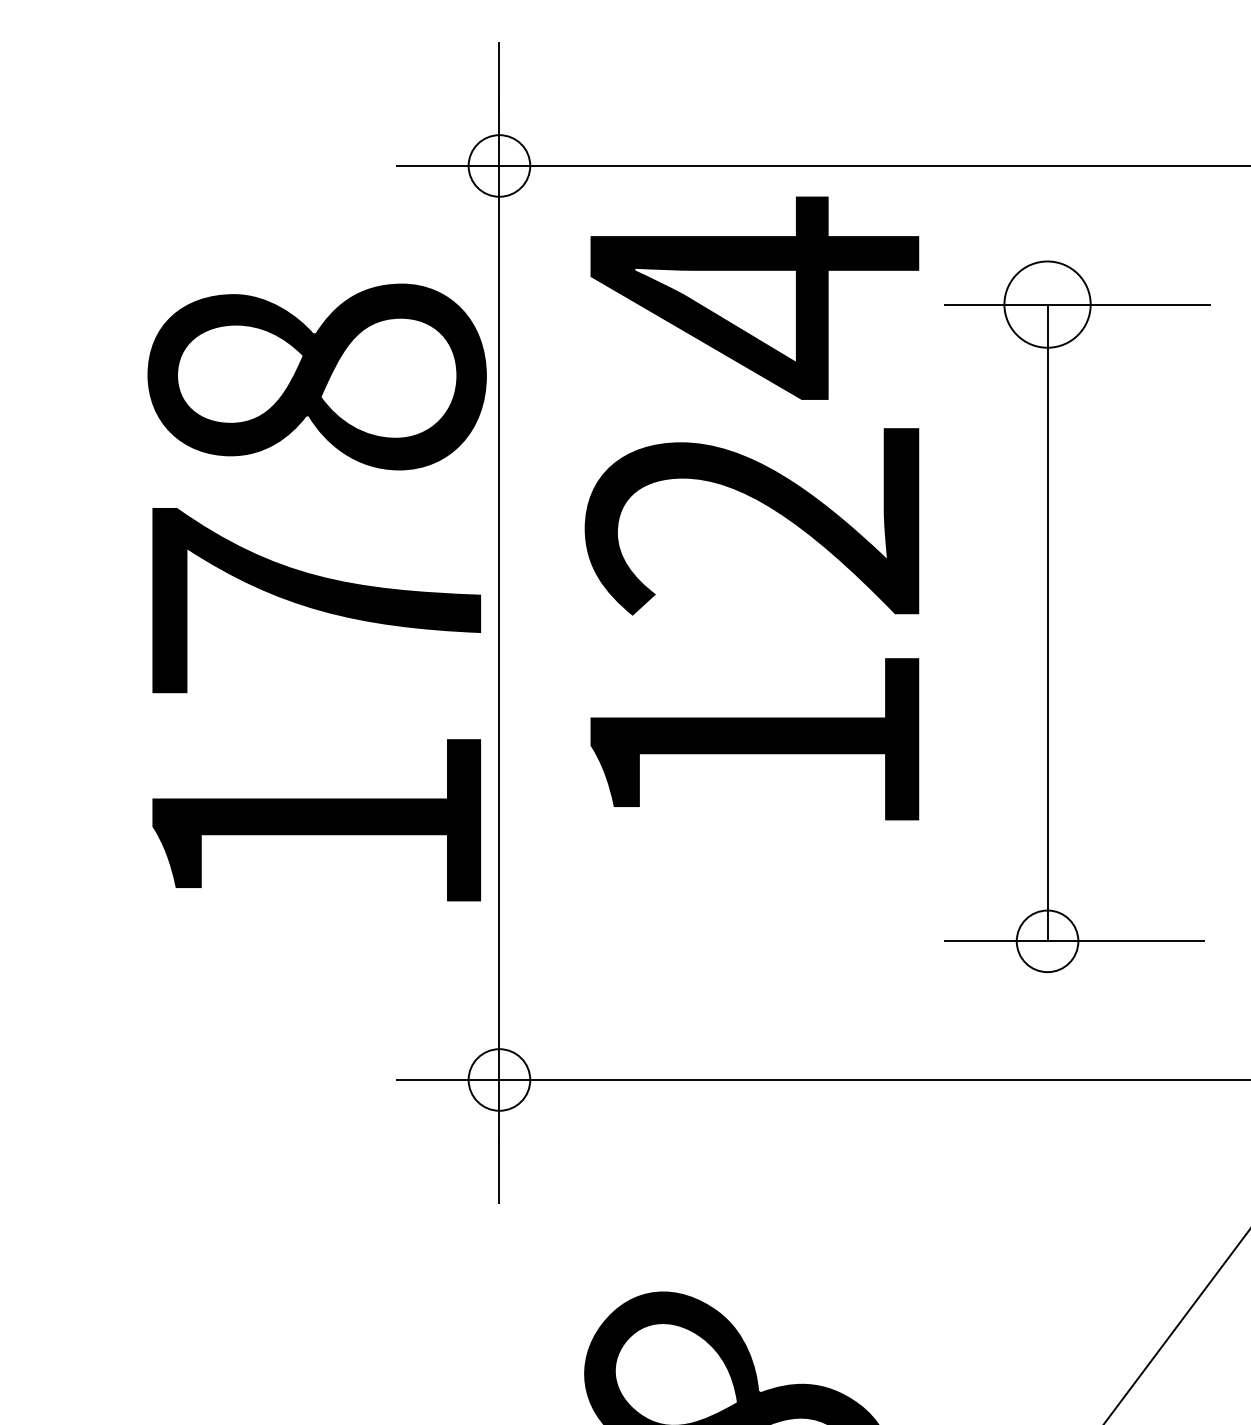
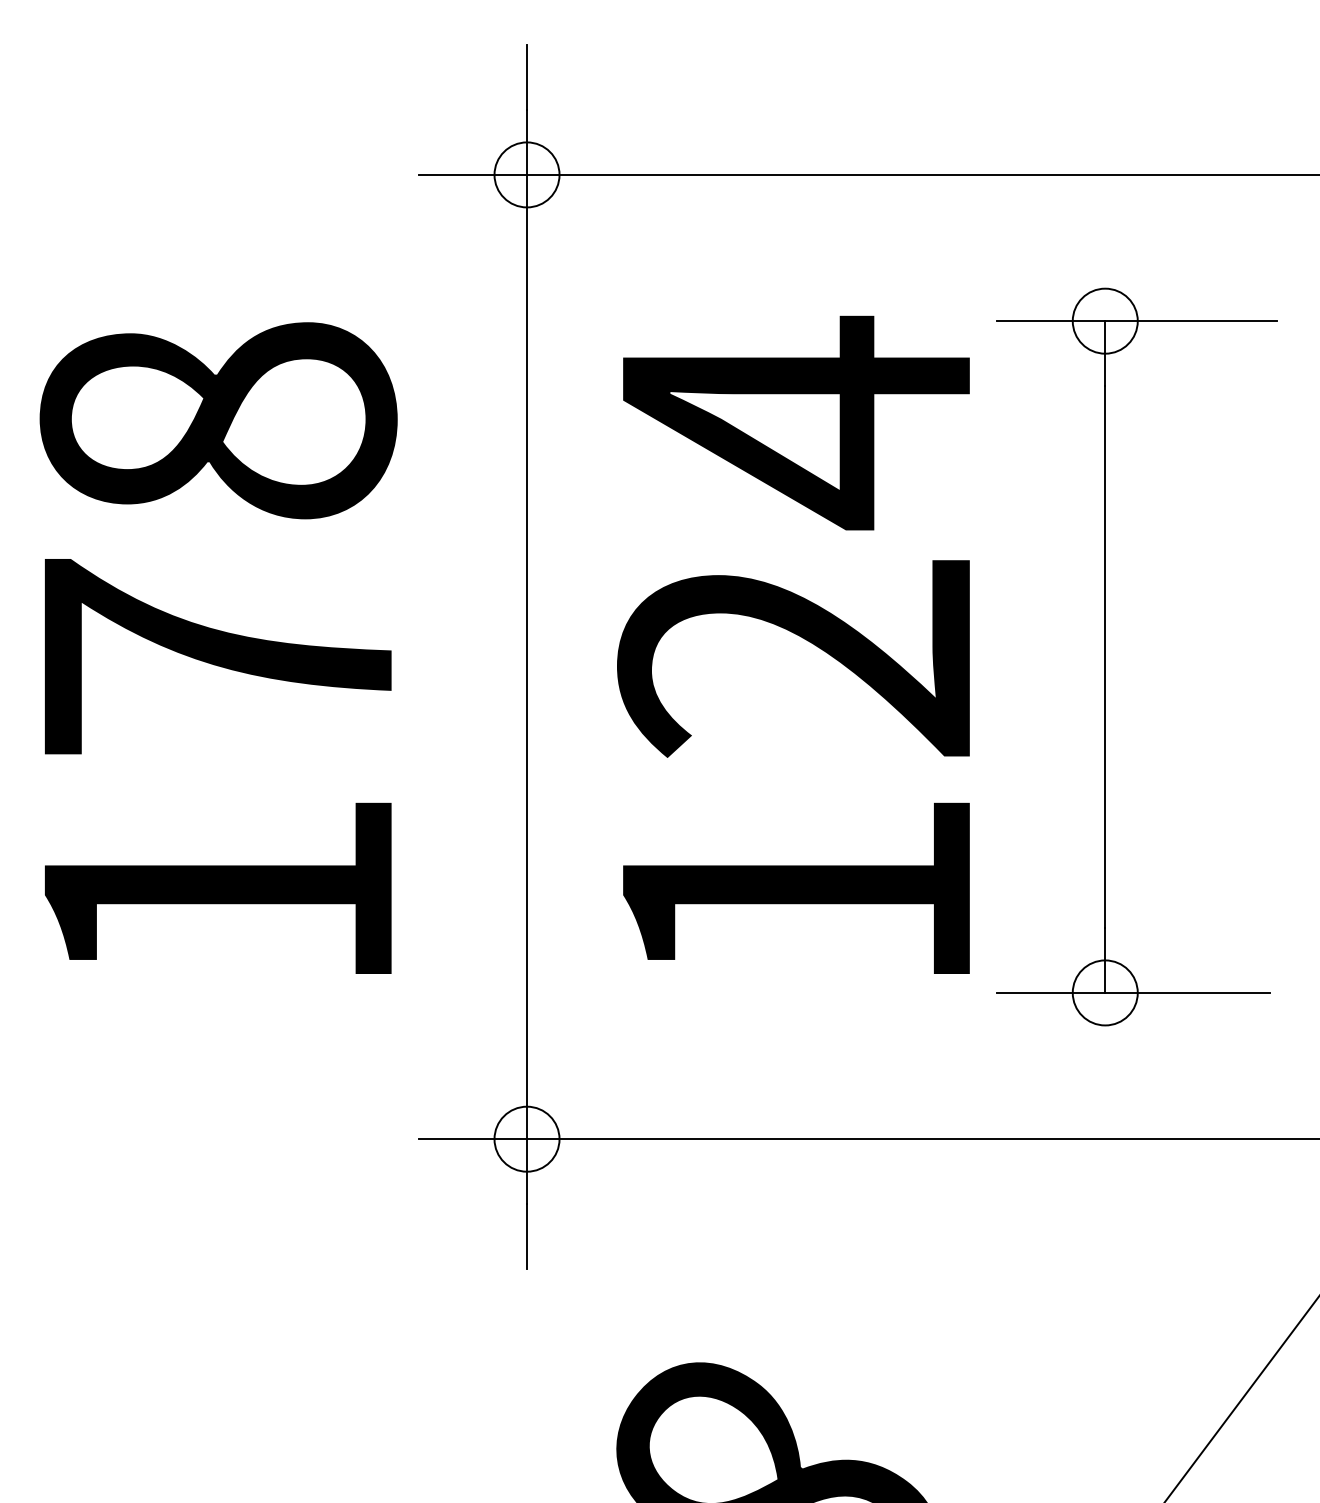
circle: (1047, 304) -> (1105, 321), size x0.71
text: (751, 508) -> (792, 644), moved
text: (316, 592) -> (217, 648), moved

